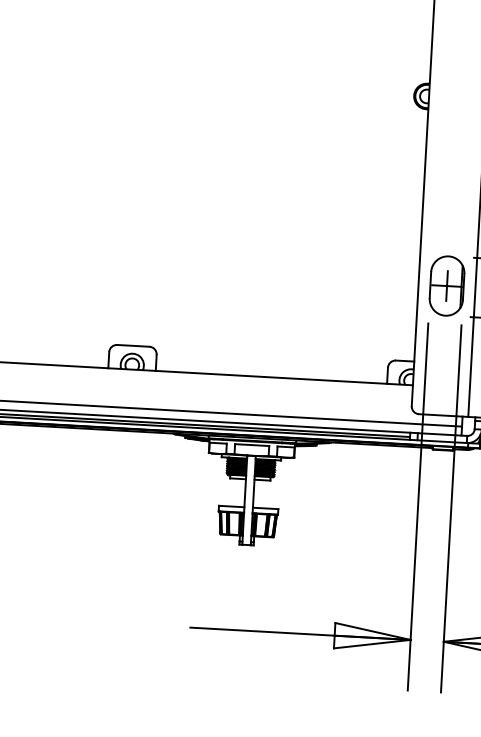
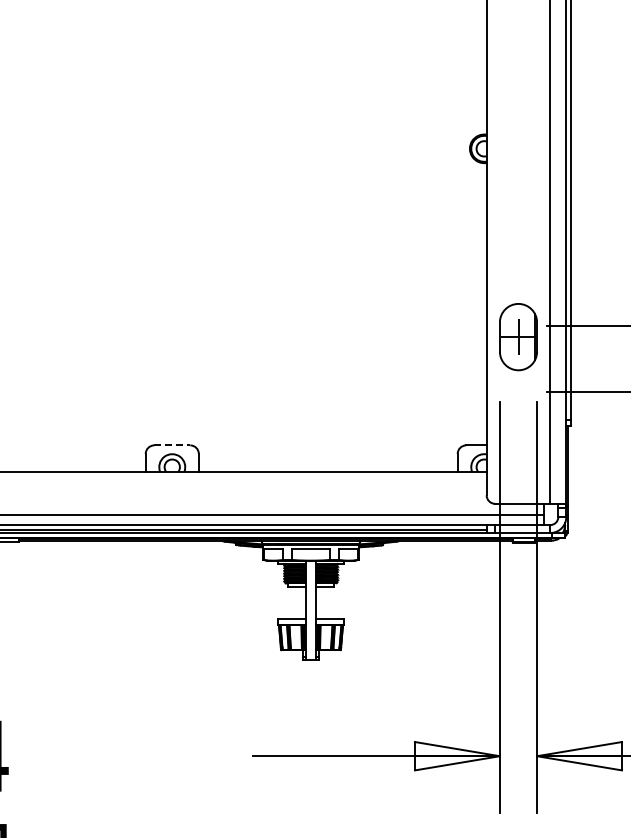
part: (447, 286) -> (518, 337), moved
line: (133, 345) -> (172, 445), solid -> dashed

